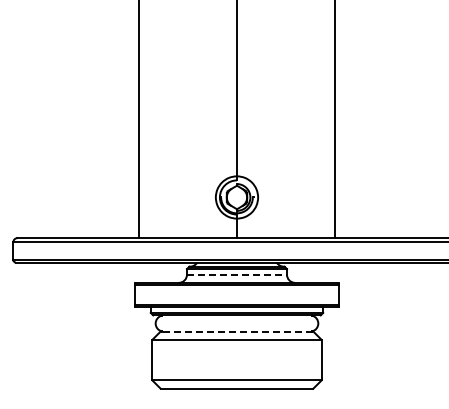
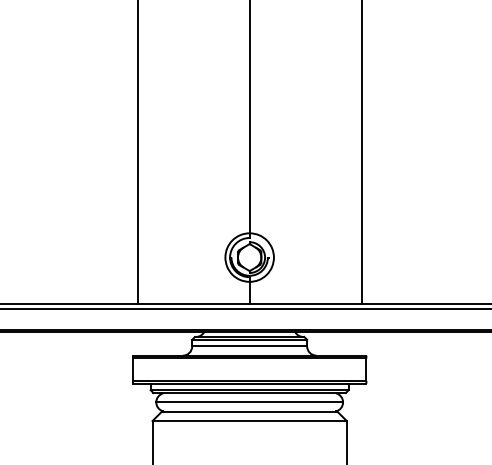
line: (237, 274) -> (250, 346), dashed -> solid
line: (236, 323) -> (249, 402), added
line: (236, 331) -> (249, 411), dashed -> solid

